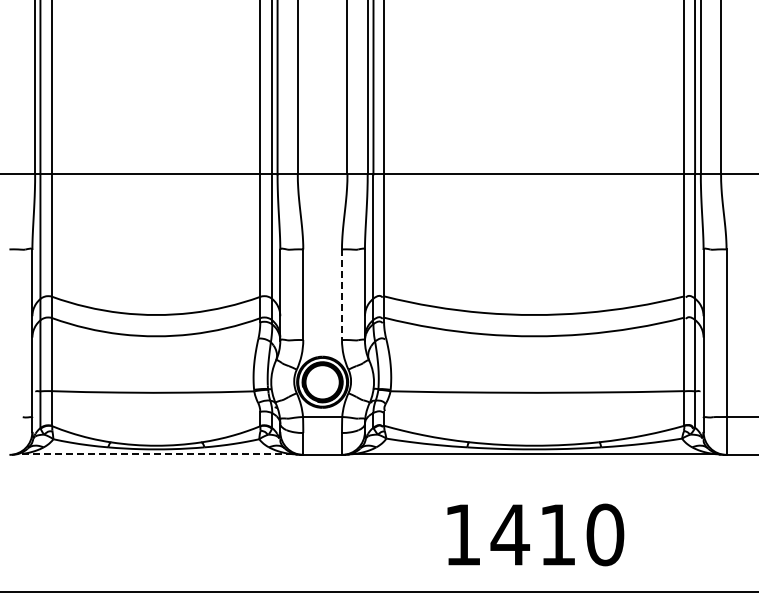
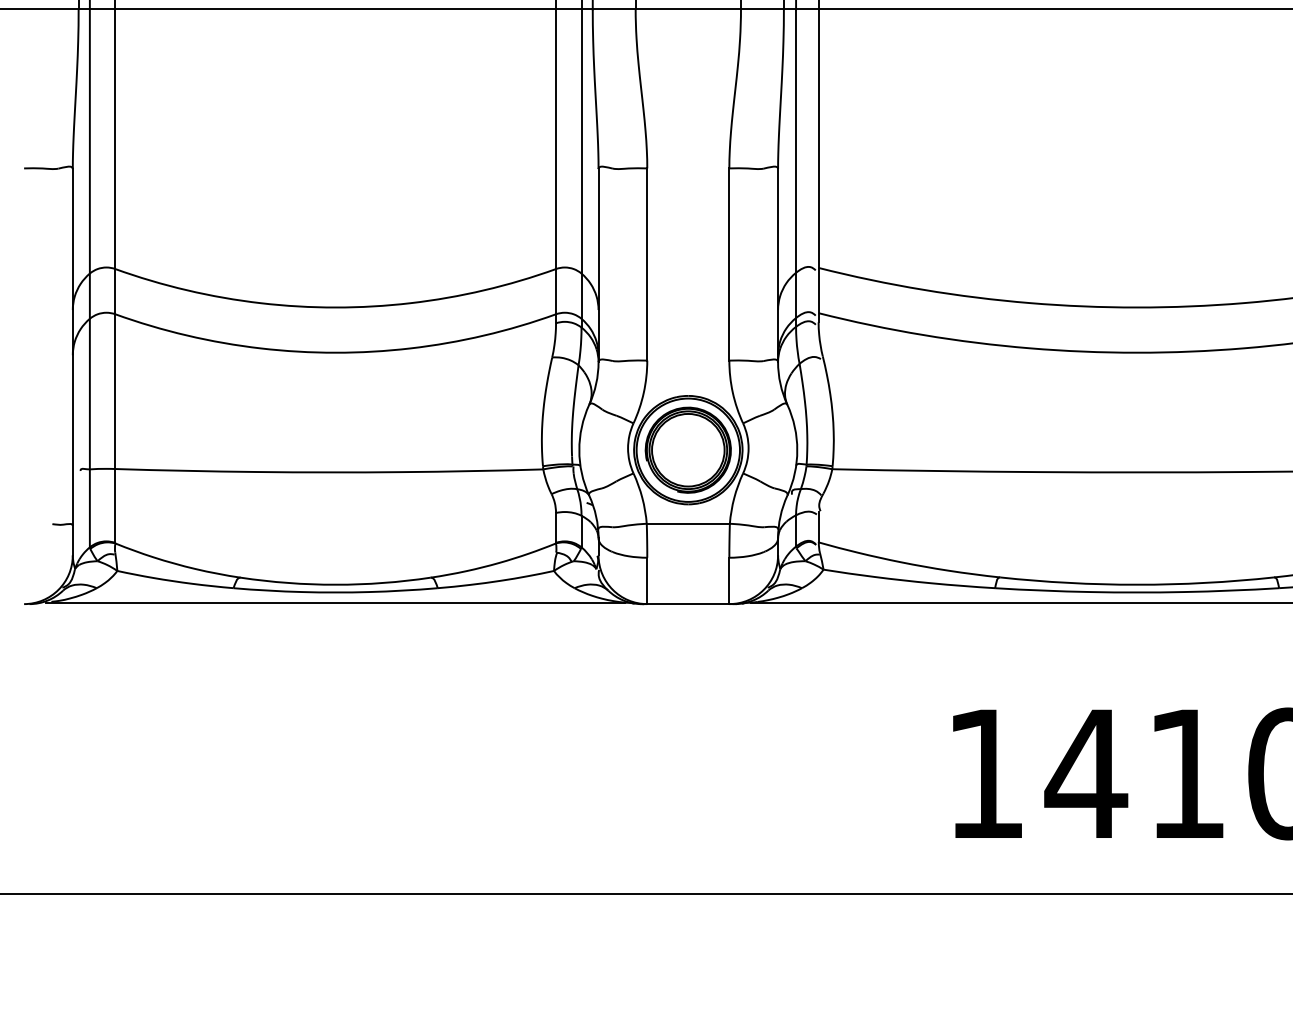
line: (341, 295) -> (728, 266), dashed -> solid
line: (156, 454) -> (335, 603), dashed -> solid

